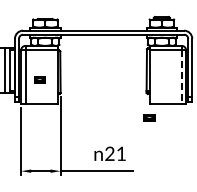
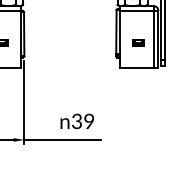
line: (181, 77) -> (153, 39), dashed -> solid
part: (149, 117) -> (138, 42), moved
text: (115, 153) -> (82, 121), 21 -> 39

